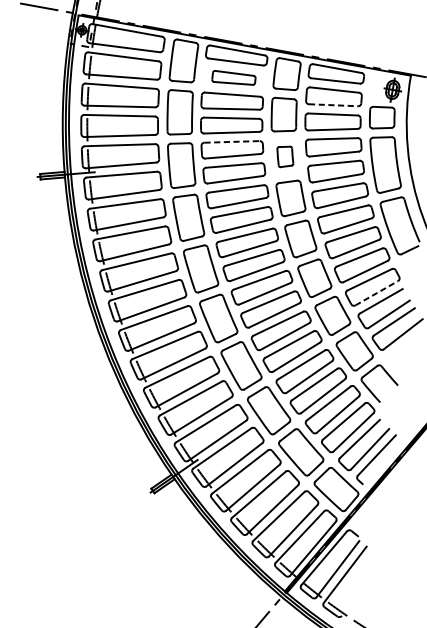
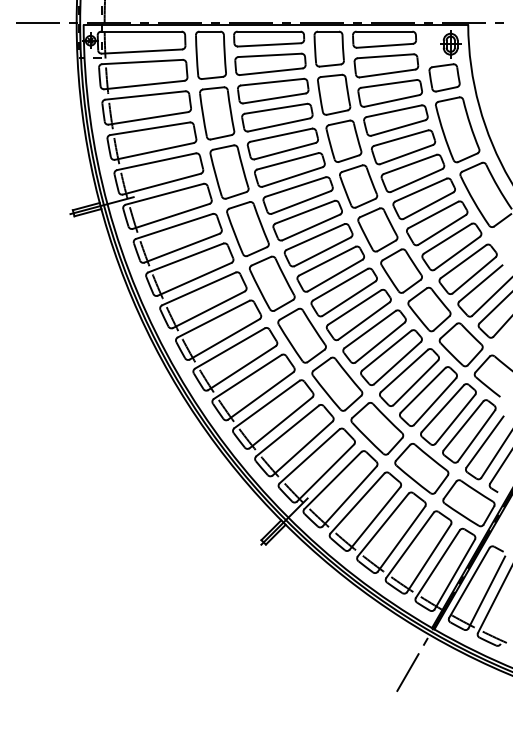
part: (234, 78) -> (270, 63), size x1.43
line: (333, 105) -> (387, 73), dashed -> solid
line: (232, 142) -> (281, 135), dashed -> solid
part: (284, 156) -> (343, 140), size x1.67
line: (376, 293) -> (474, 275), dashed -> solid

